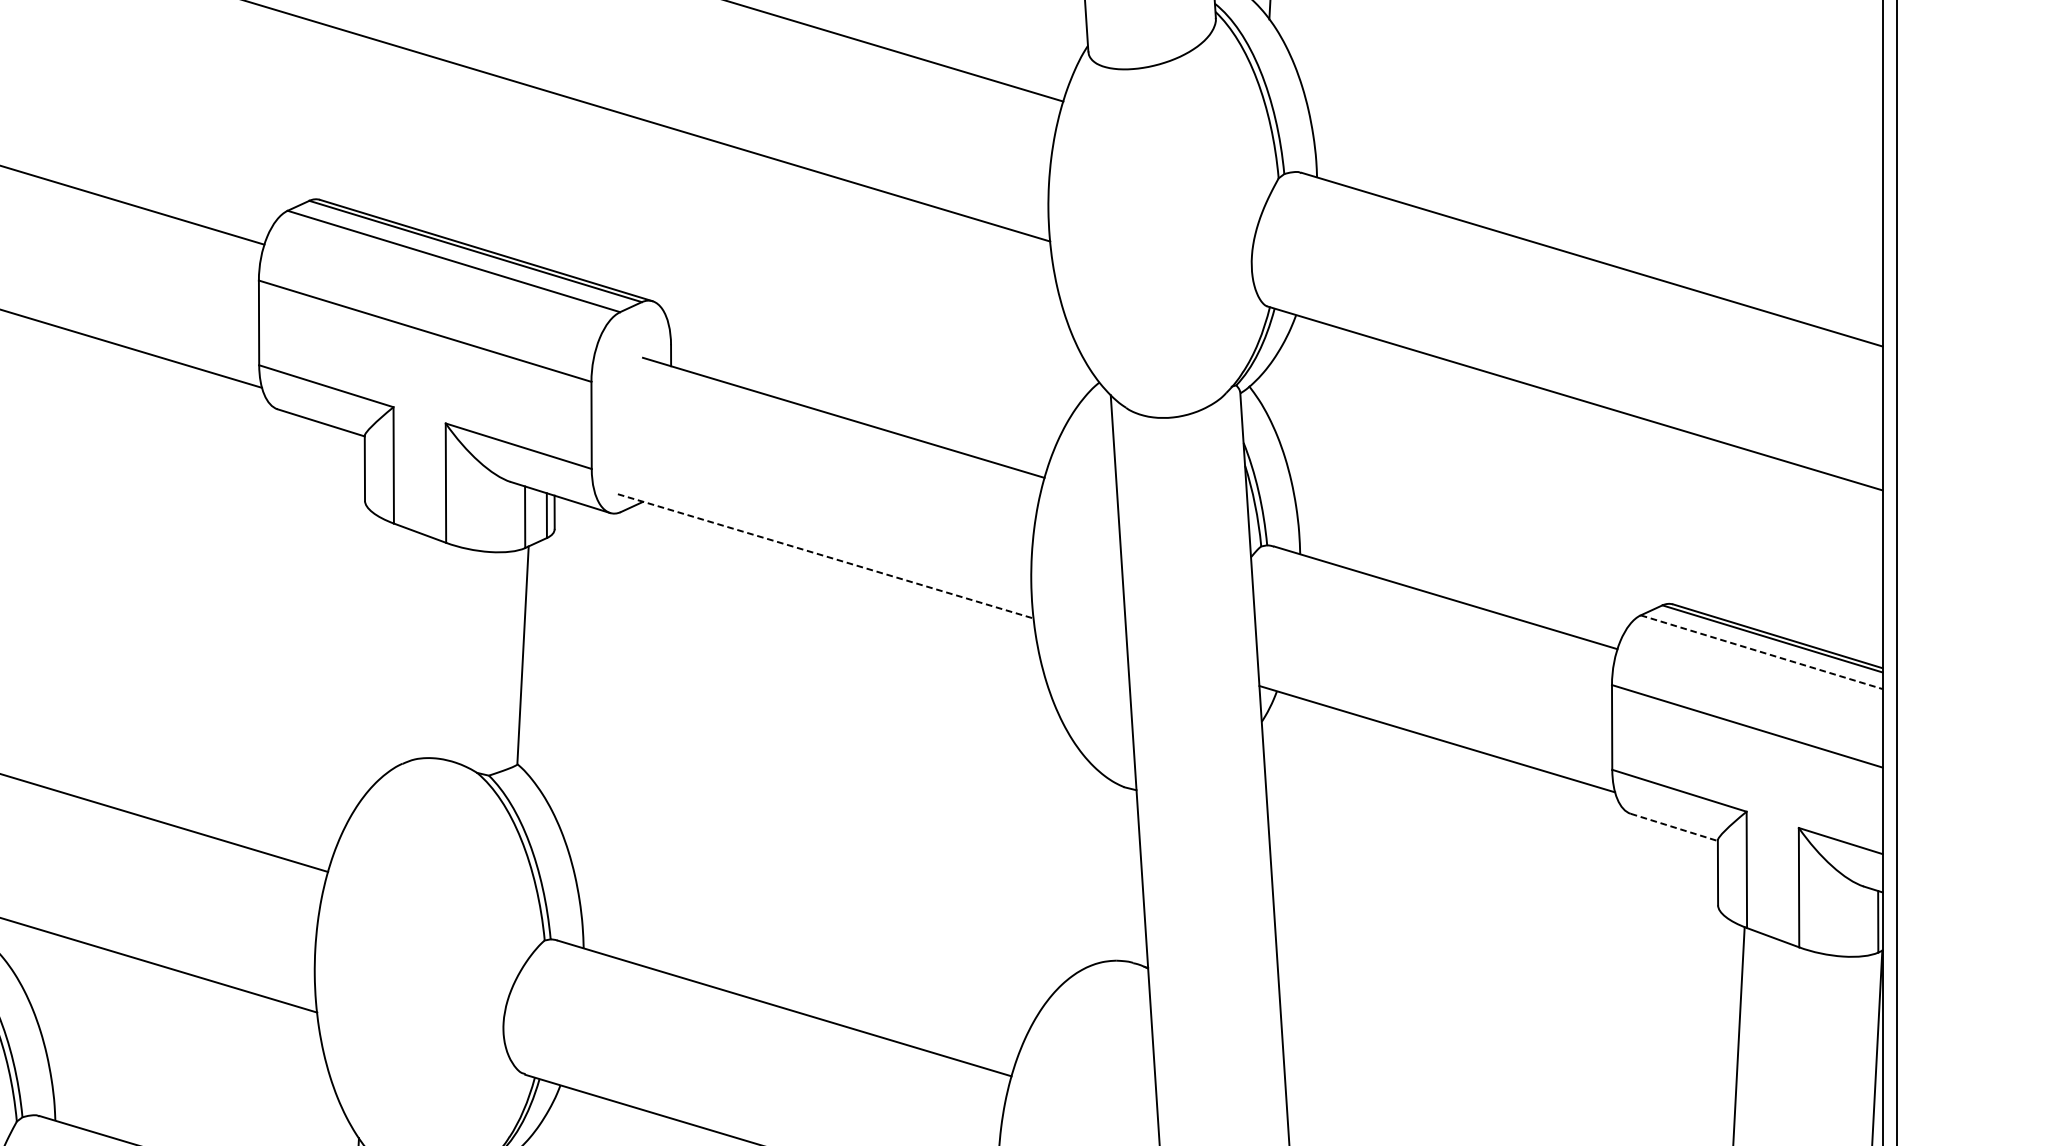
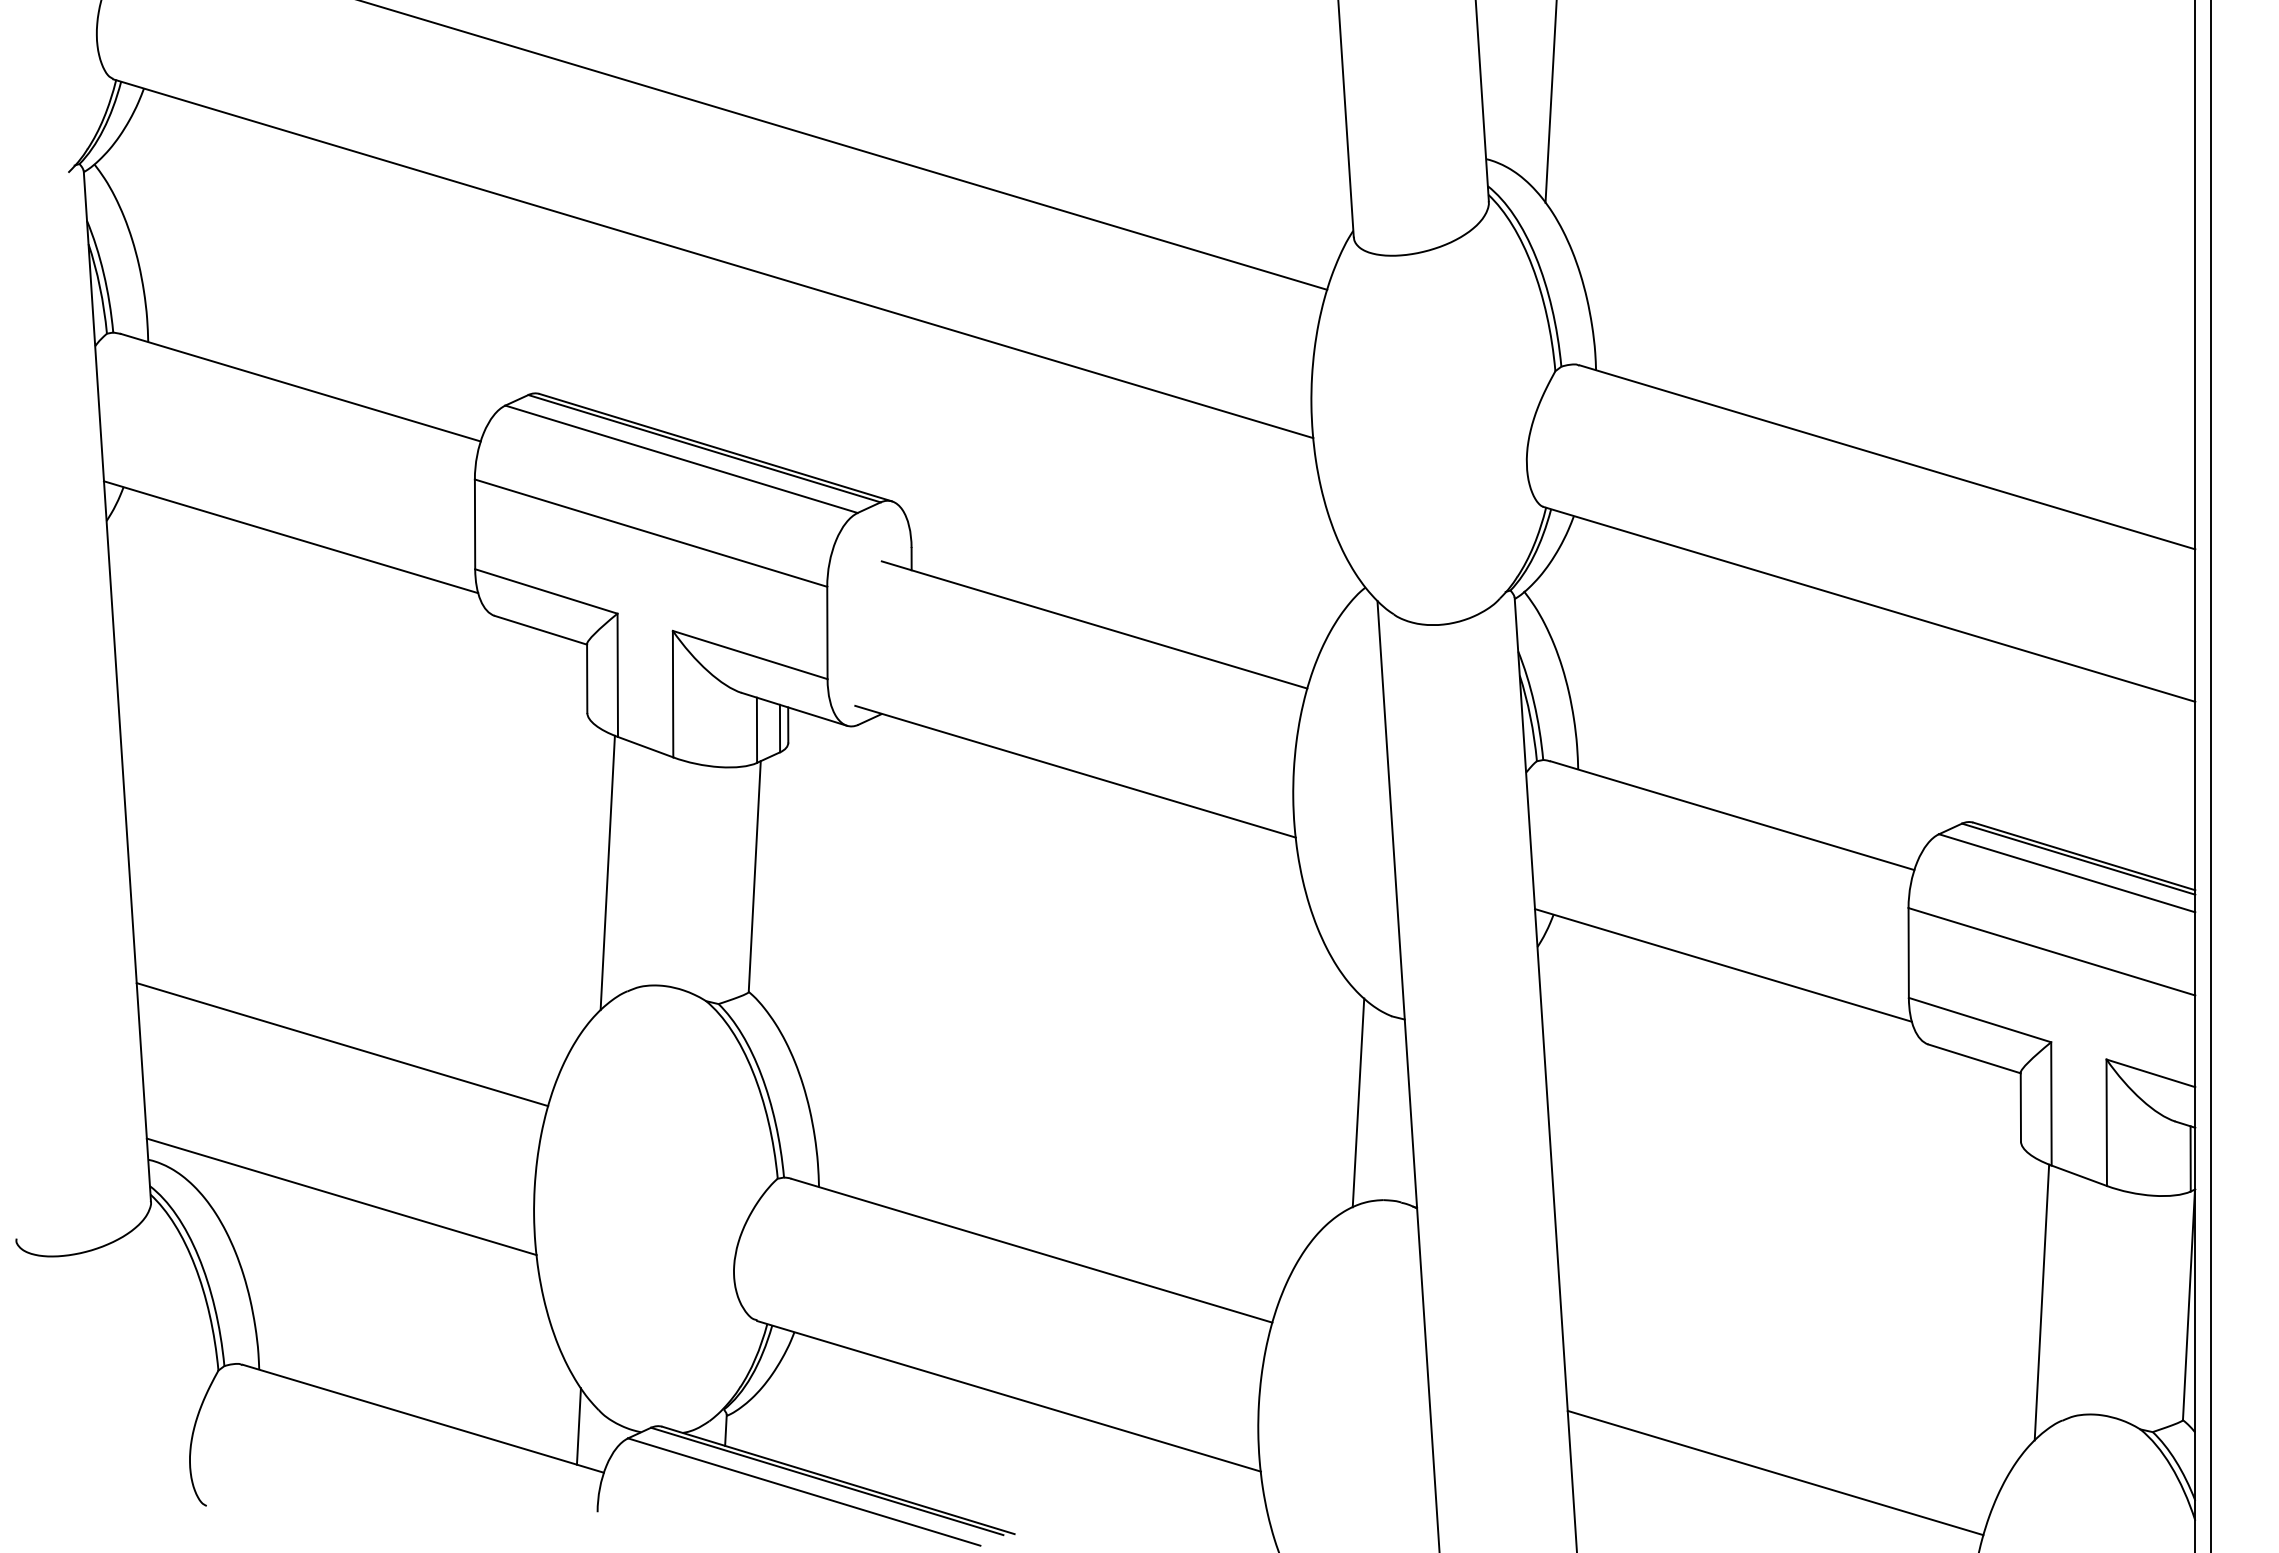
line: (825, 556) -> (1075, 771), dashed -> solid
line: (384, 651) -> (607, 872), added
line: (1762, 652) -> (2067, 873), dashed -> solid
line: (1675, 827) -> (1975, 1059), dashed -> solid
line: (1092, 868) -> (1358, 1102), added

